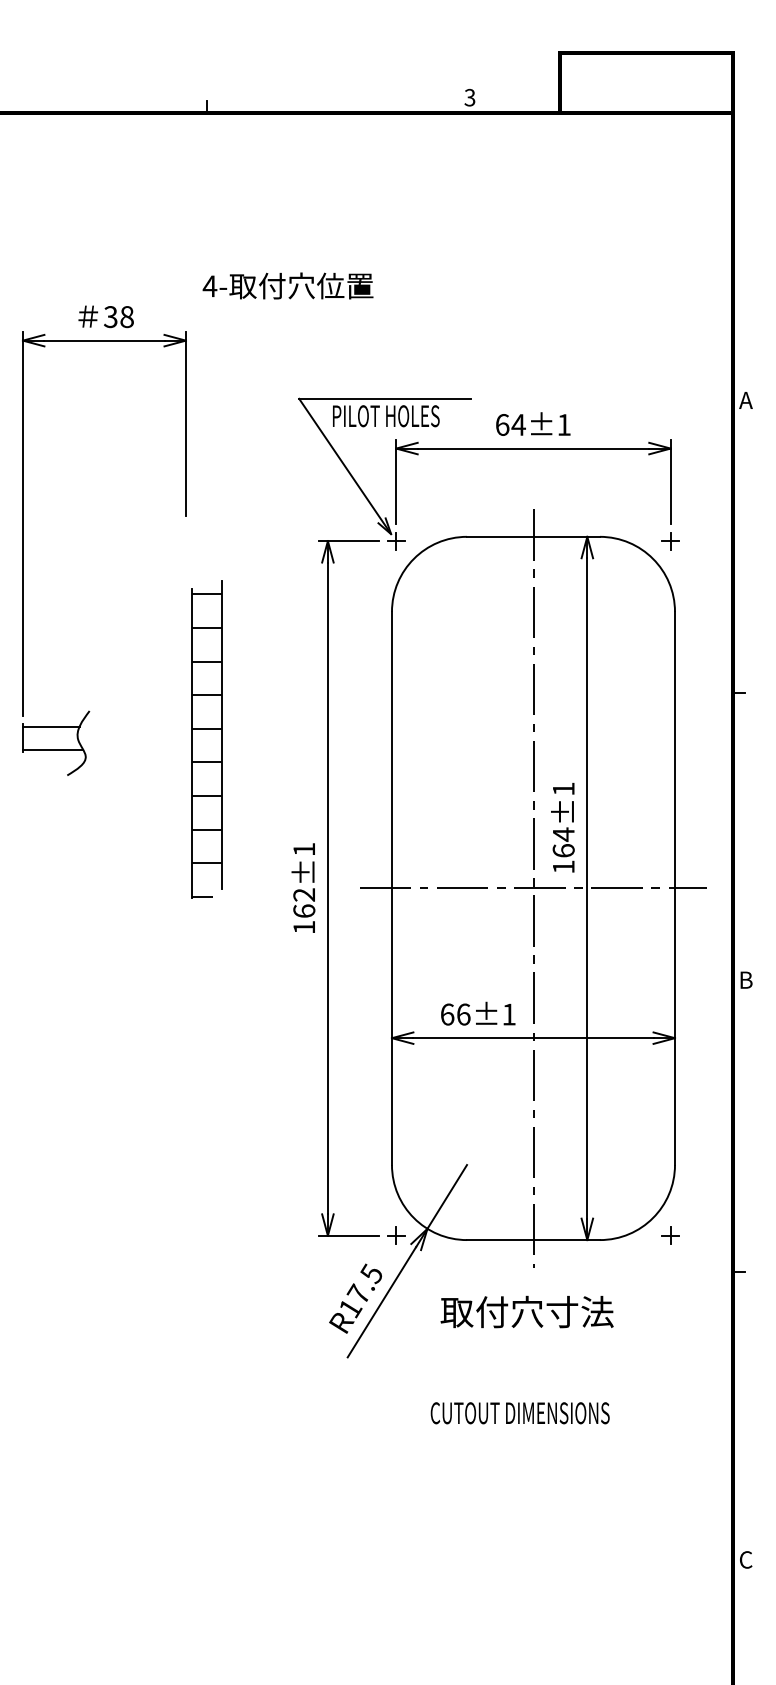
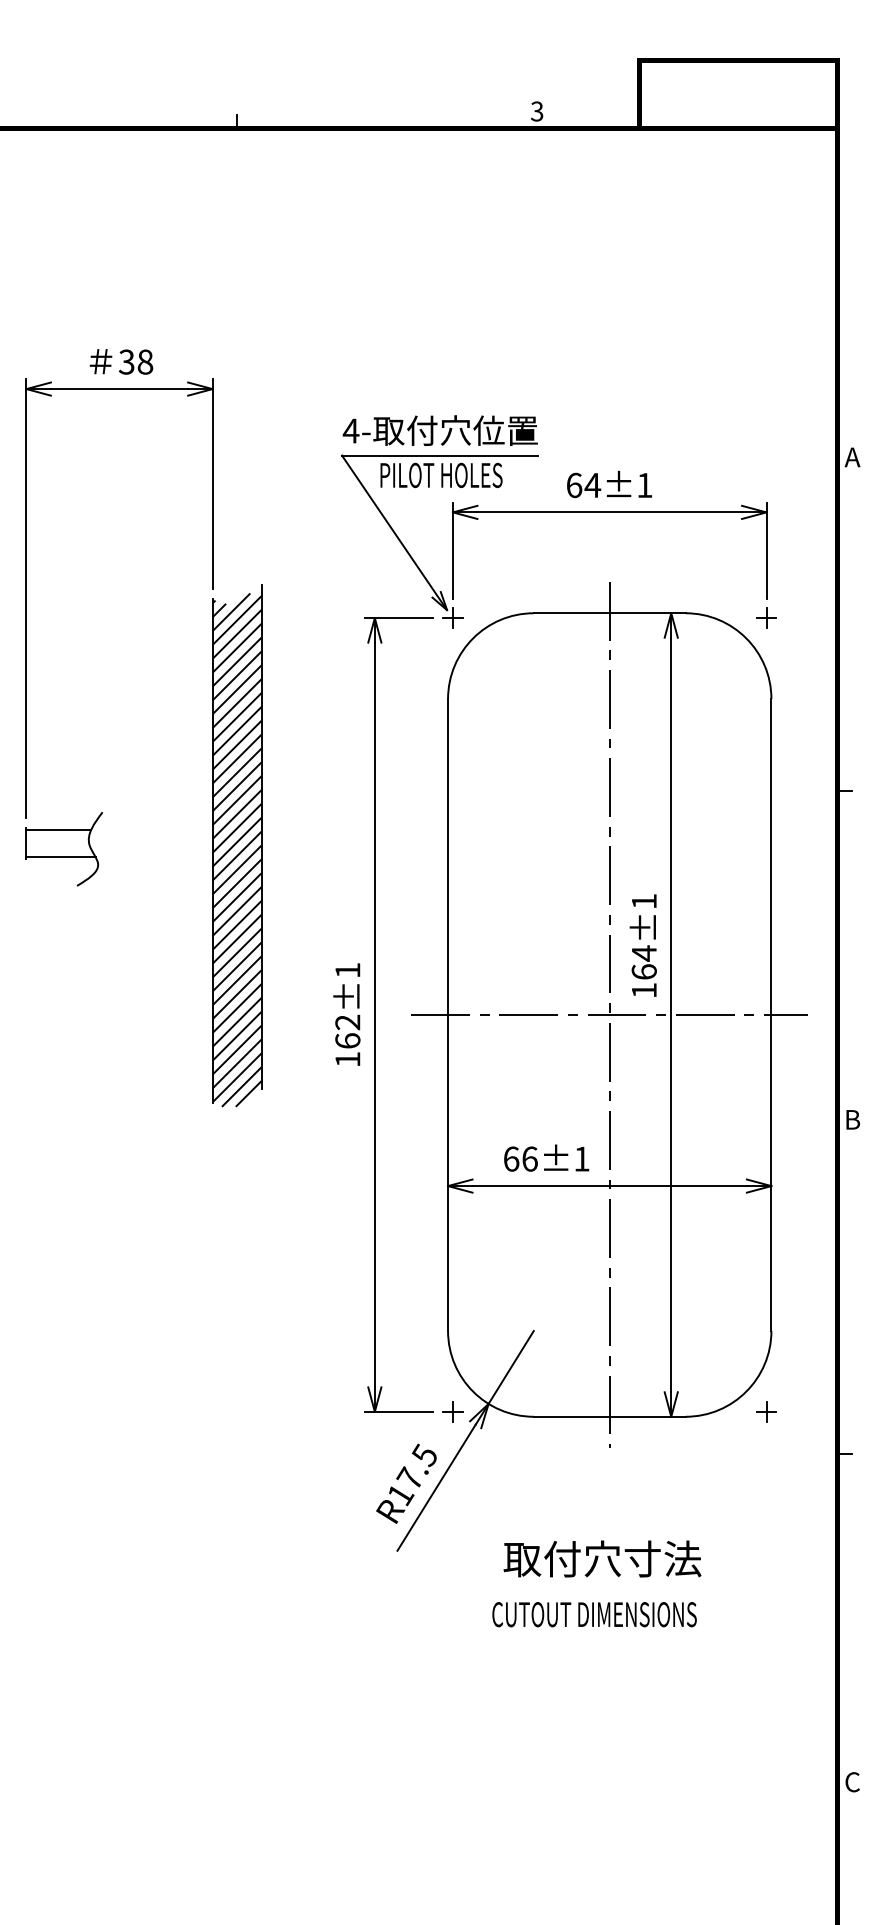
text: (287, 285) -> (439, 430), moved
part: (207, 740) -> (237, 845), size x1.43
text: (527, 1311) -> (602, 1558), moved

